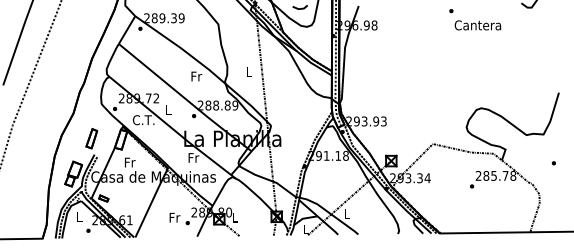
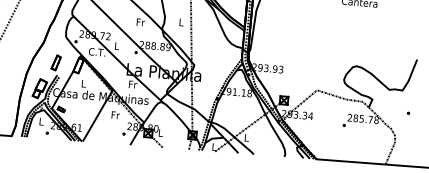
text: (129, 162) -> (83, 83), Fr -> L
text: (174, 217) -> (115, 115), moved

